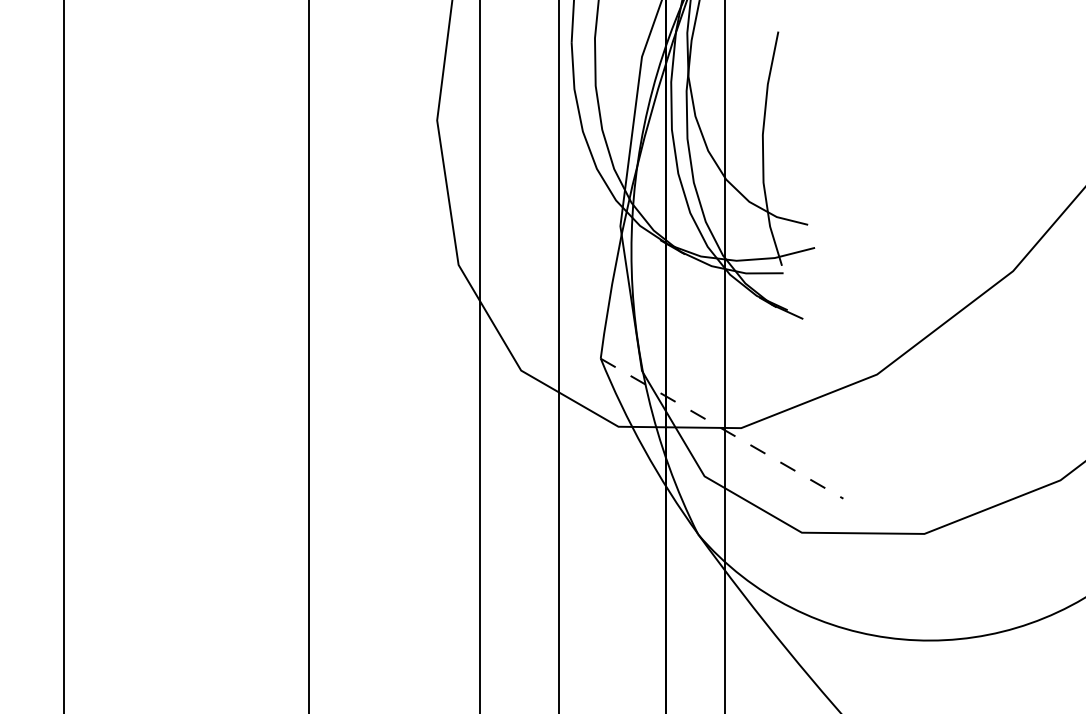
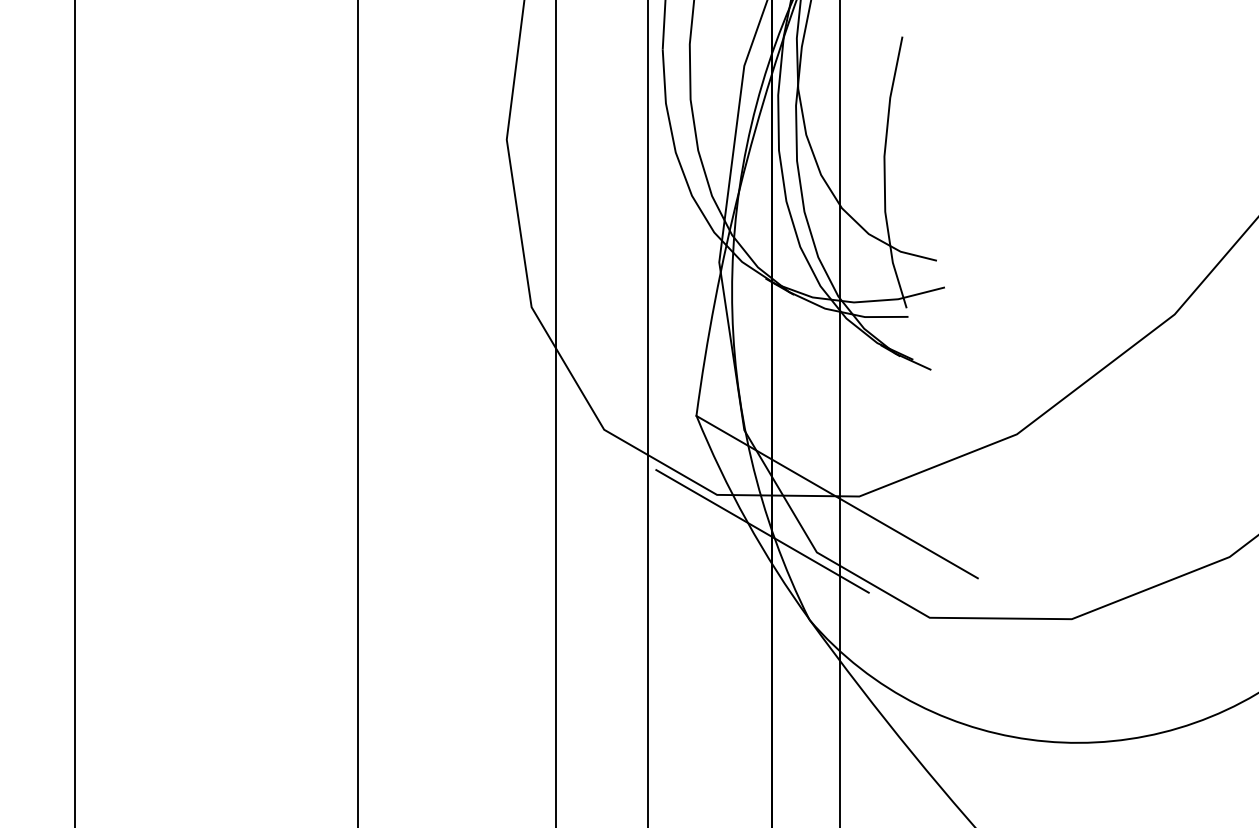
line: (722, 429) -> (837, 497), dashed -> solid
line: (657, 458) -> (762, 531), added

